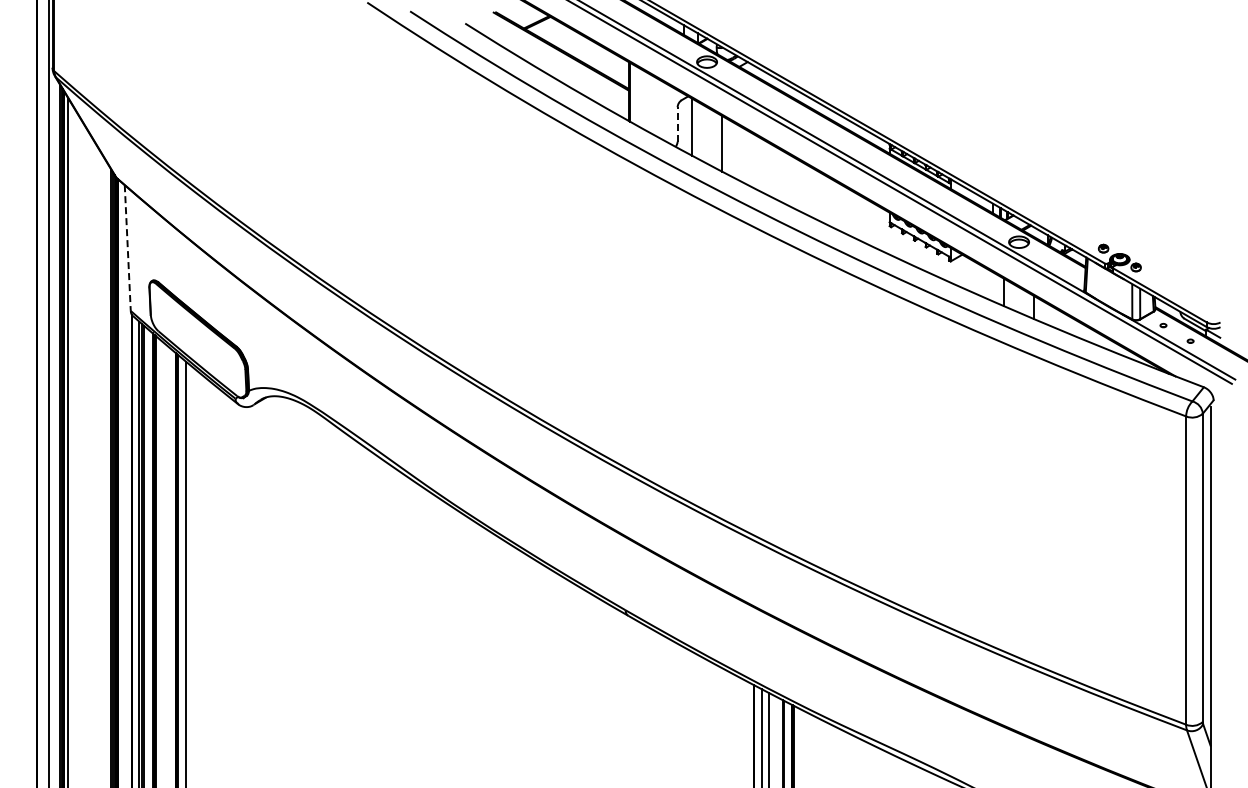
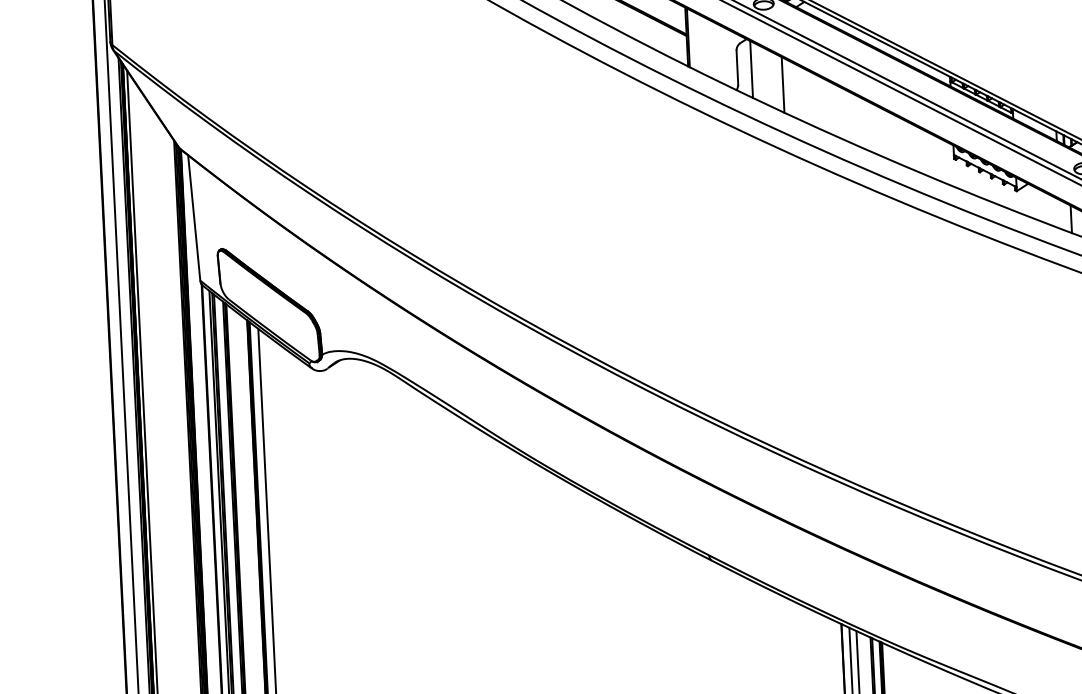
line: (677, 123) -> (737, 66), dashed -> solid
line: (127, 248) -> (193, 218), dashed -> solid

